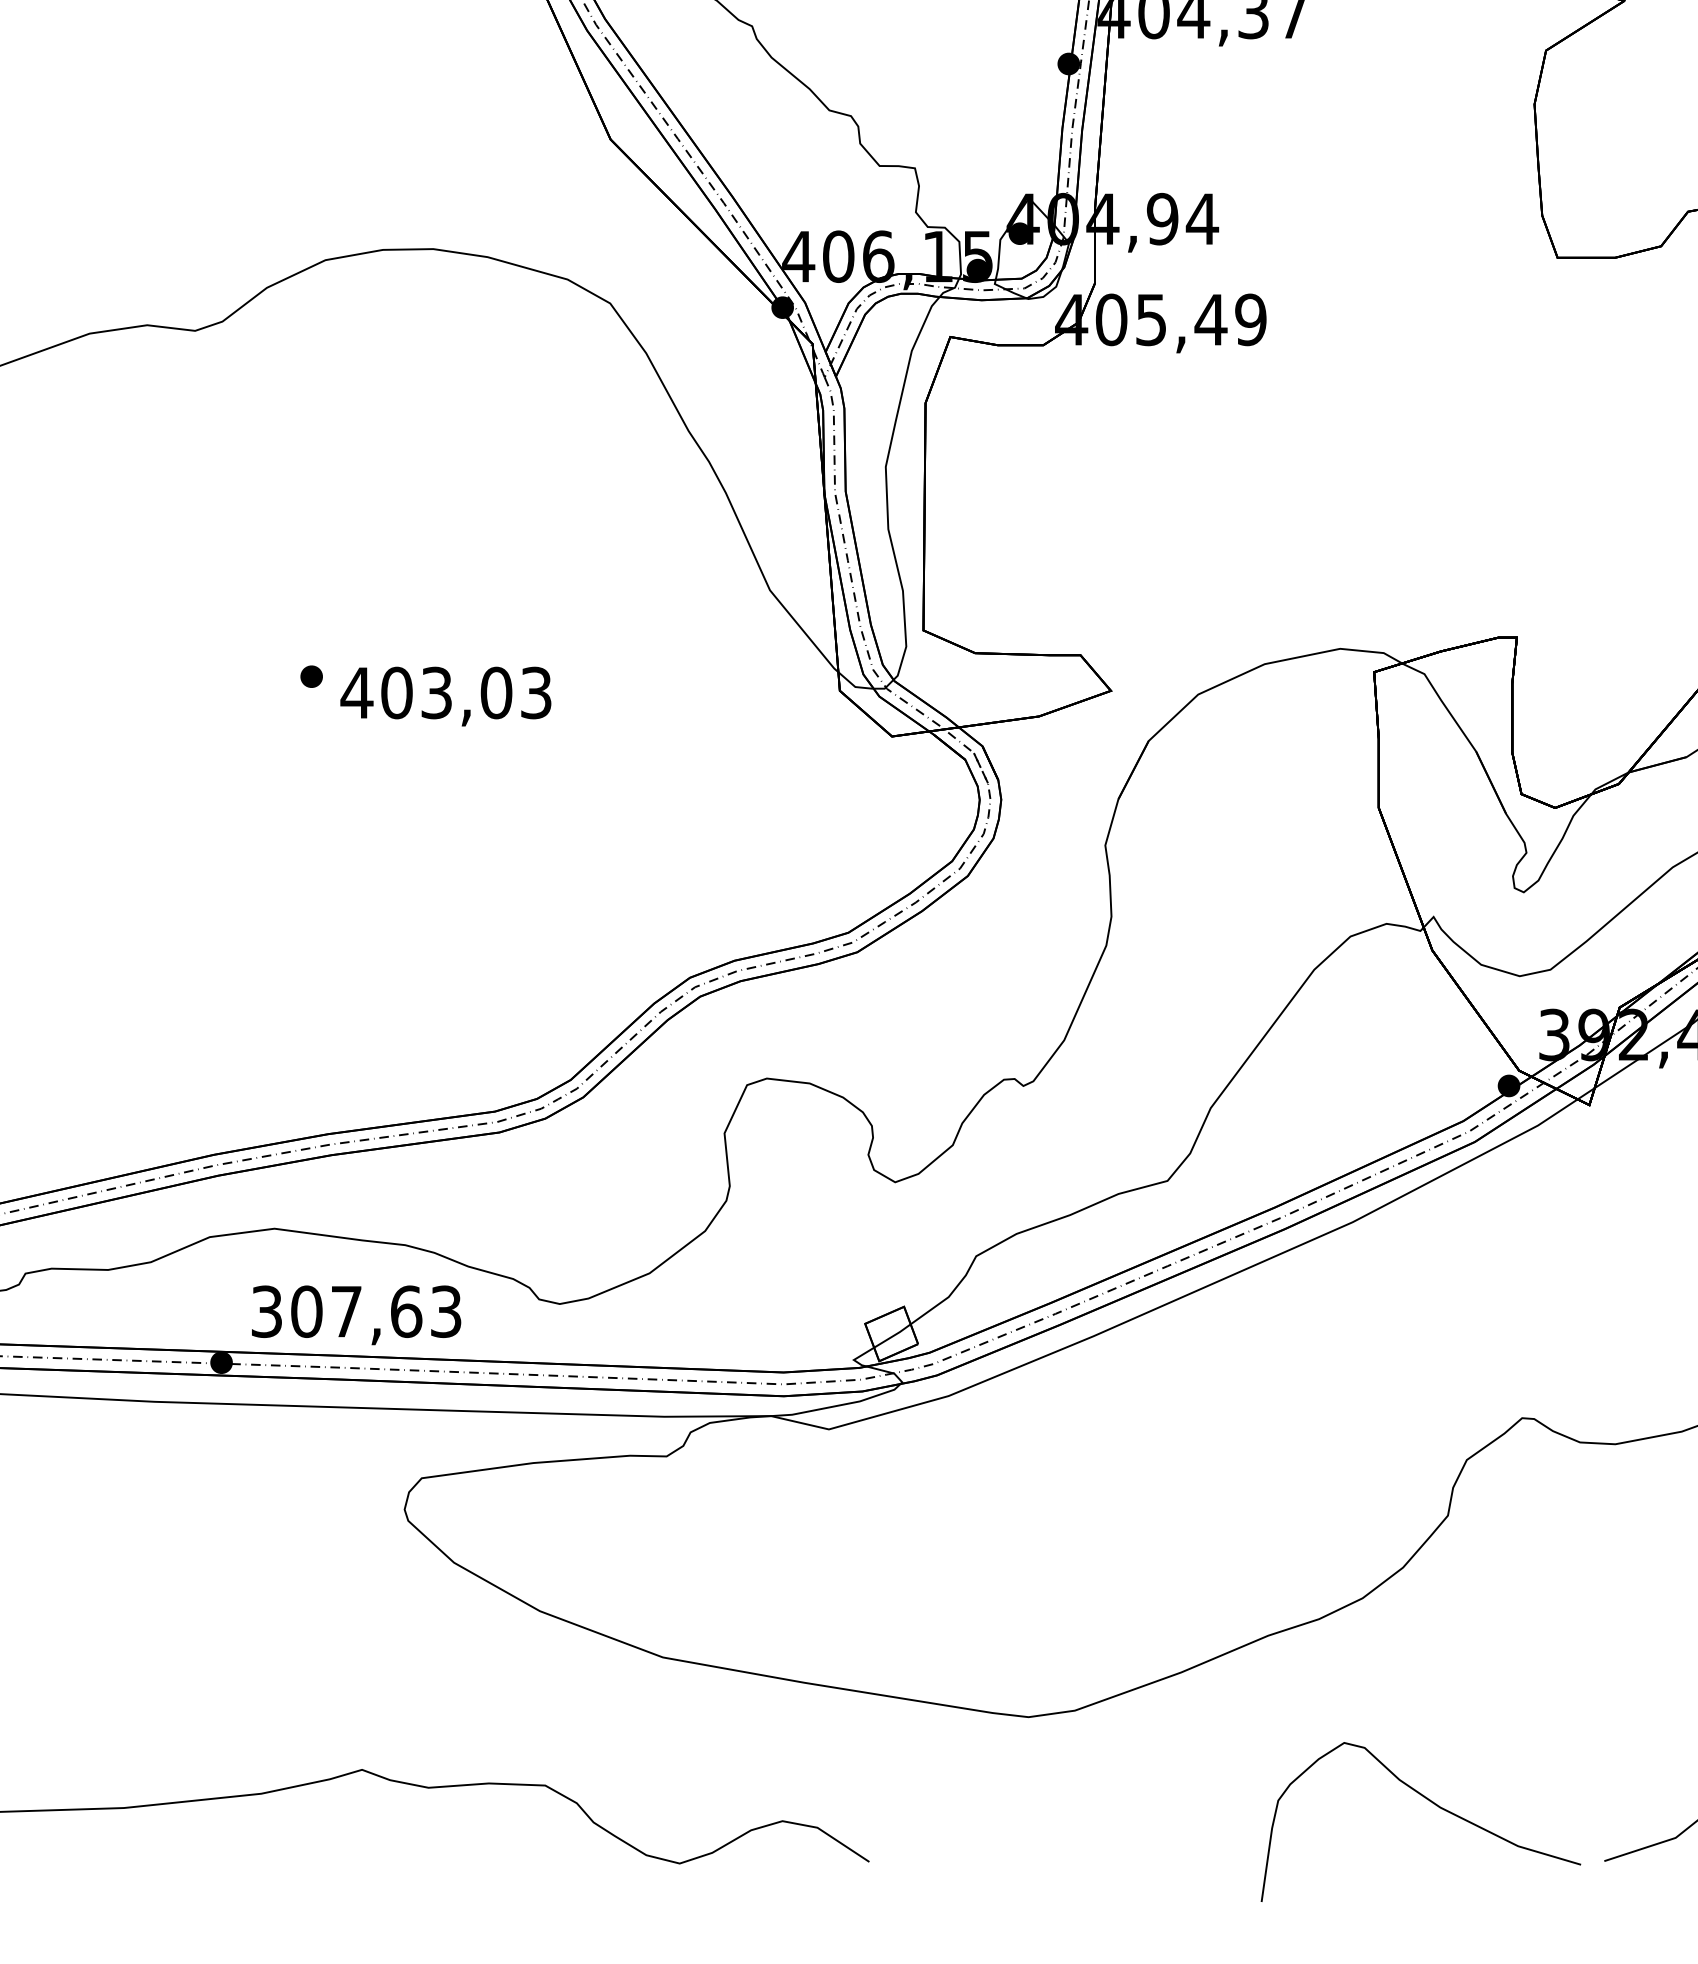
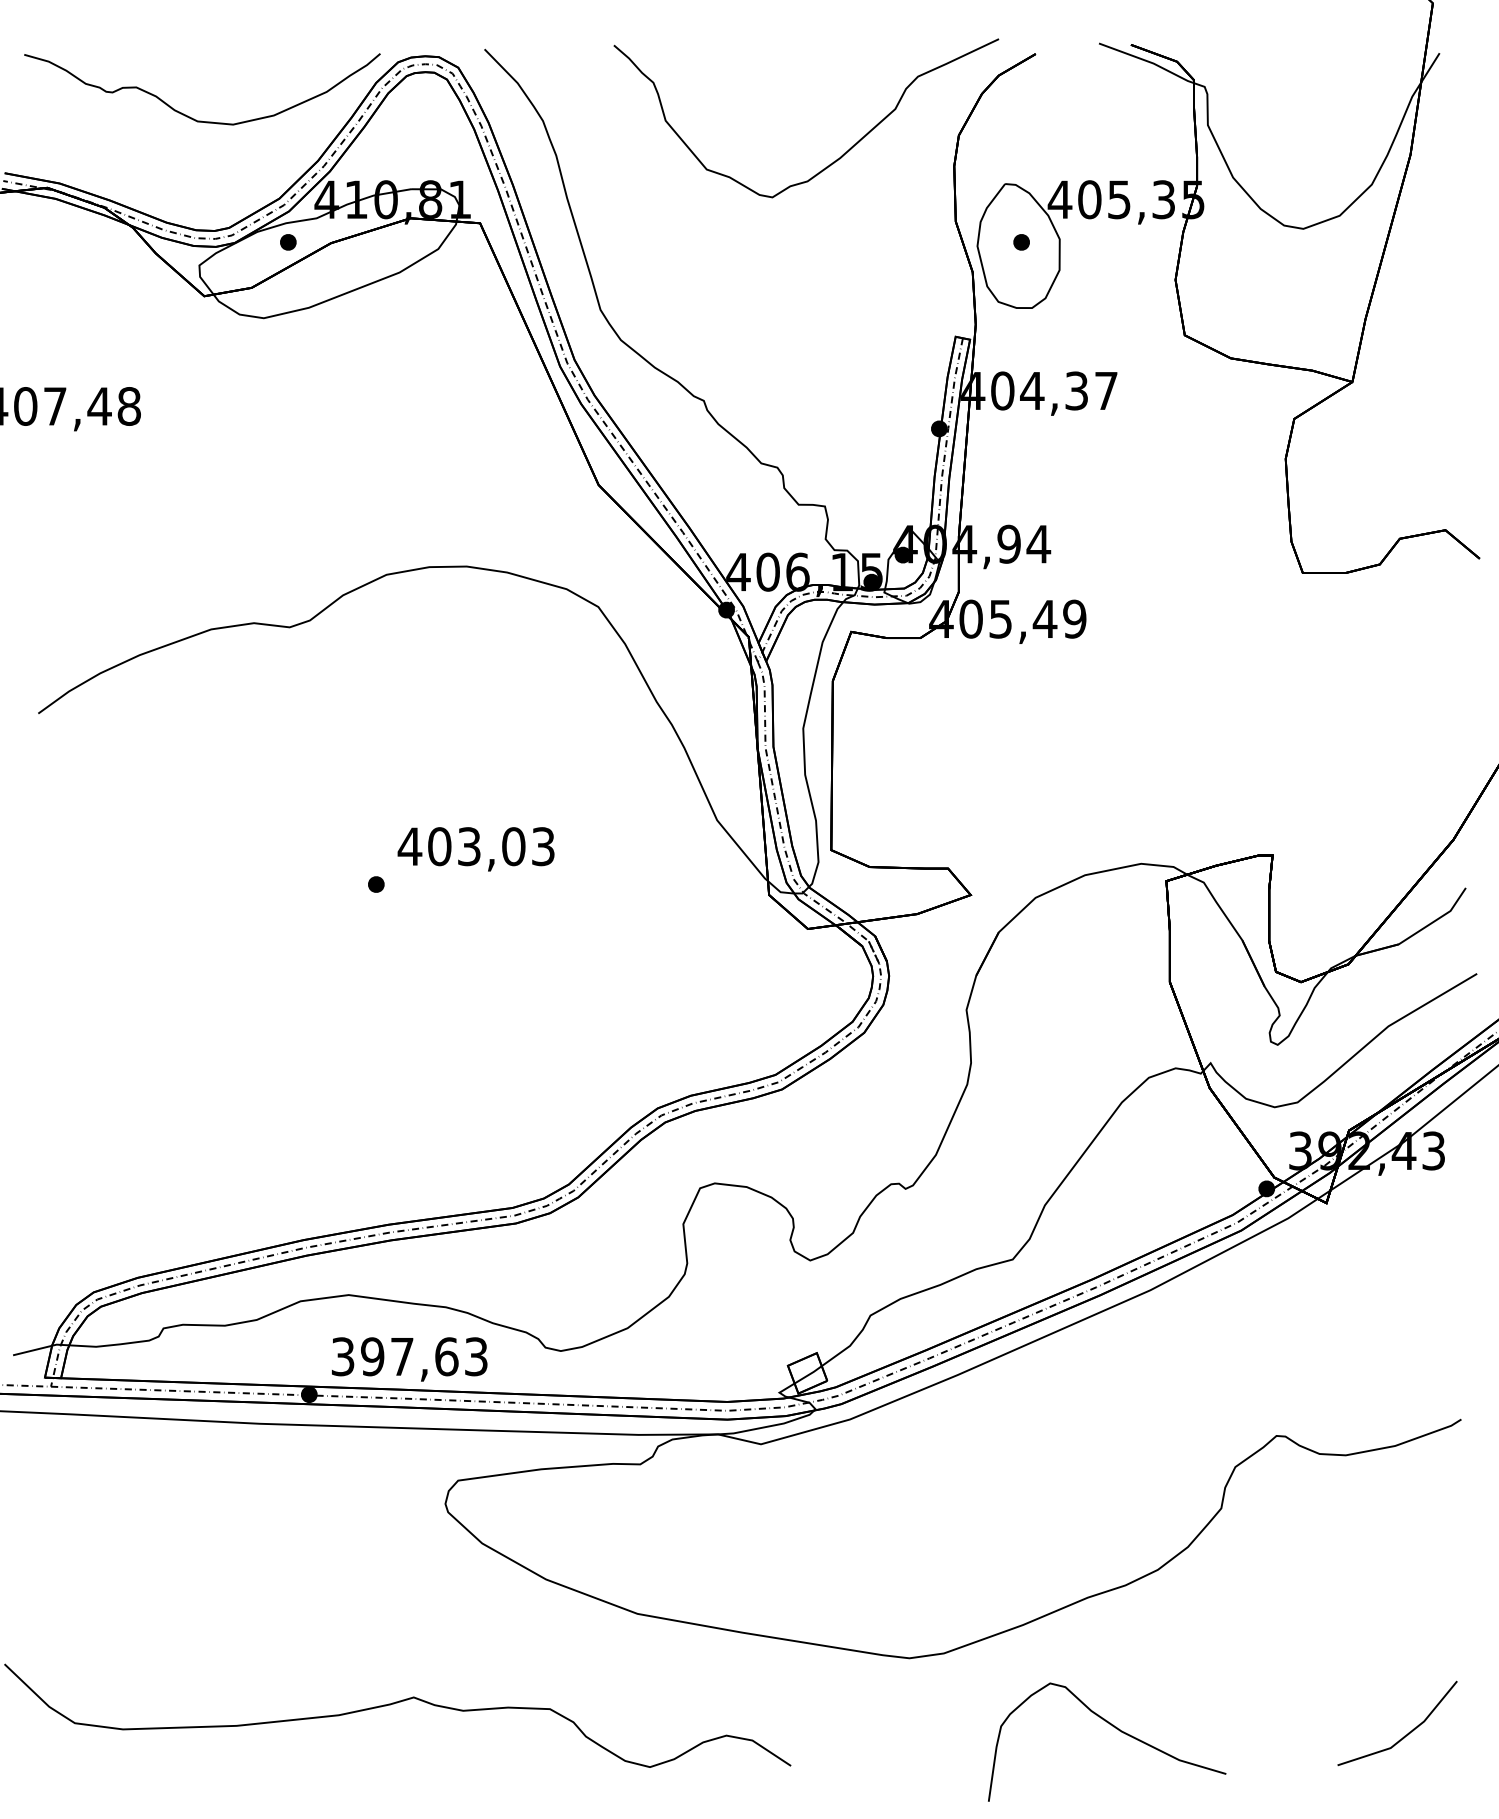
text: (445, 696) -> (475, 849), moved
text: (306, 1311) -> (372, 1356), 307,63 -> 397,63
curve: (1433, 1804) -> (1116, 1729), moved

